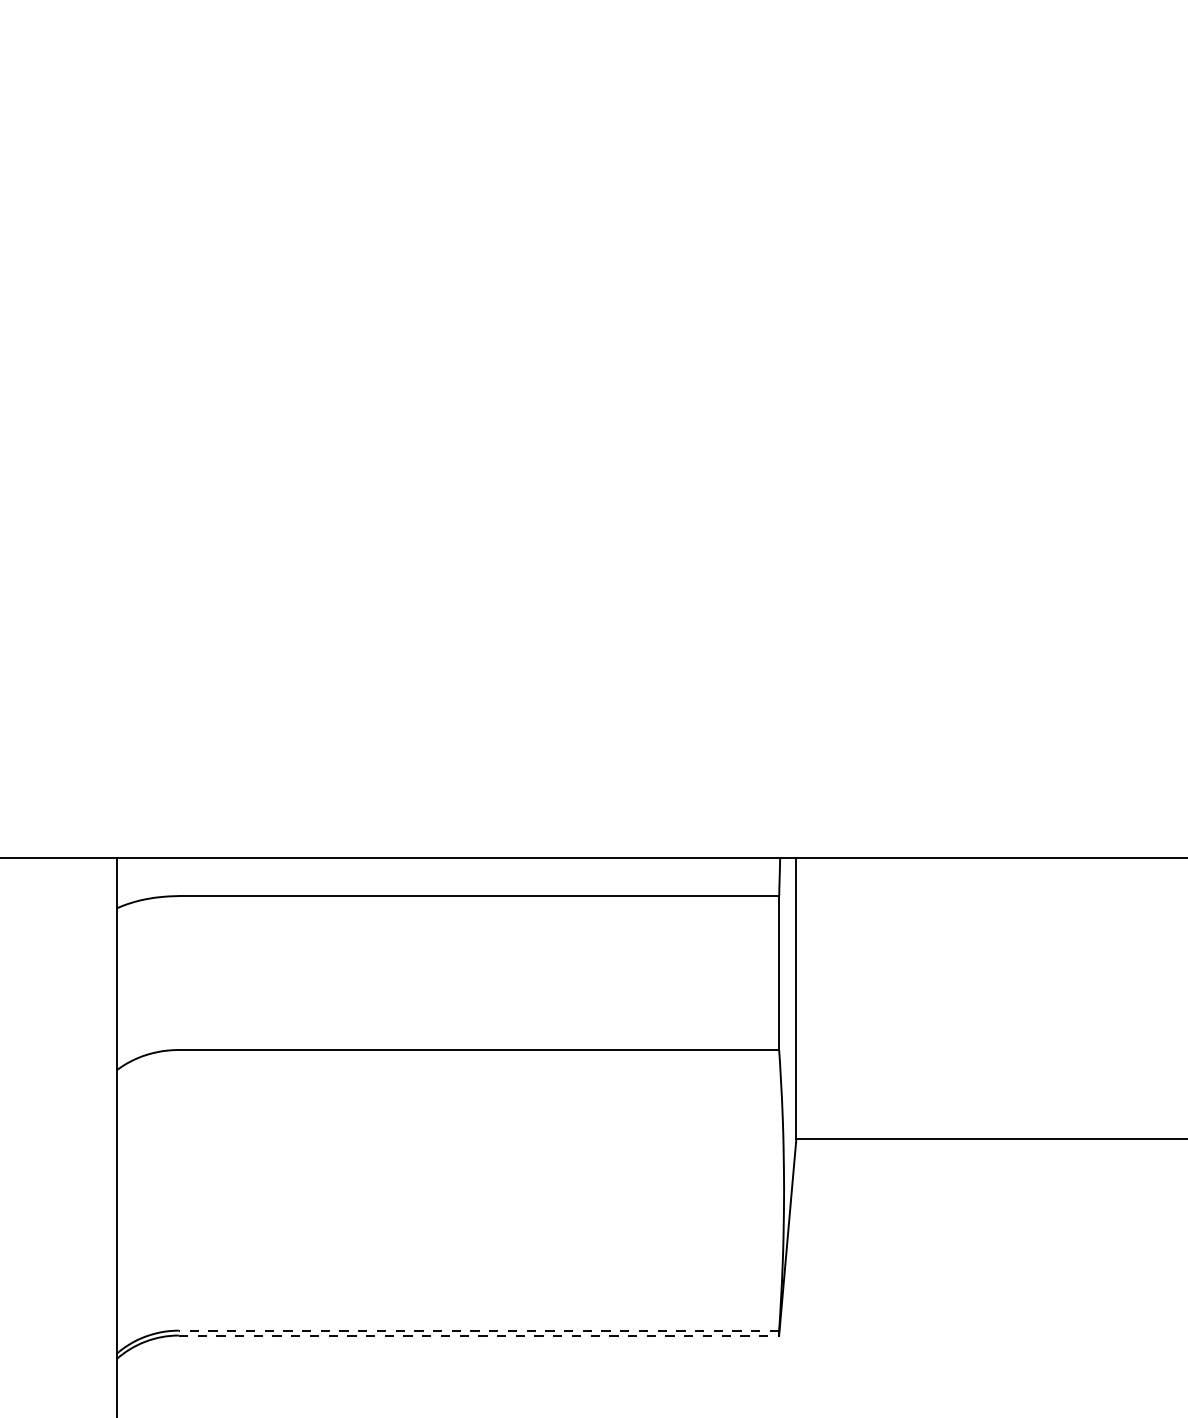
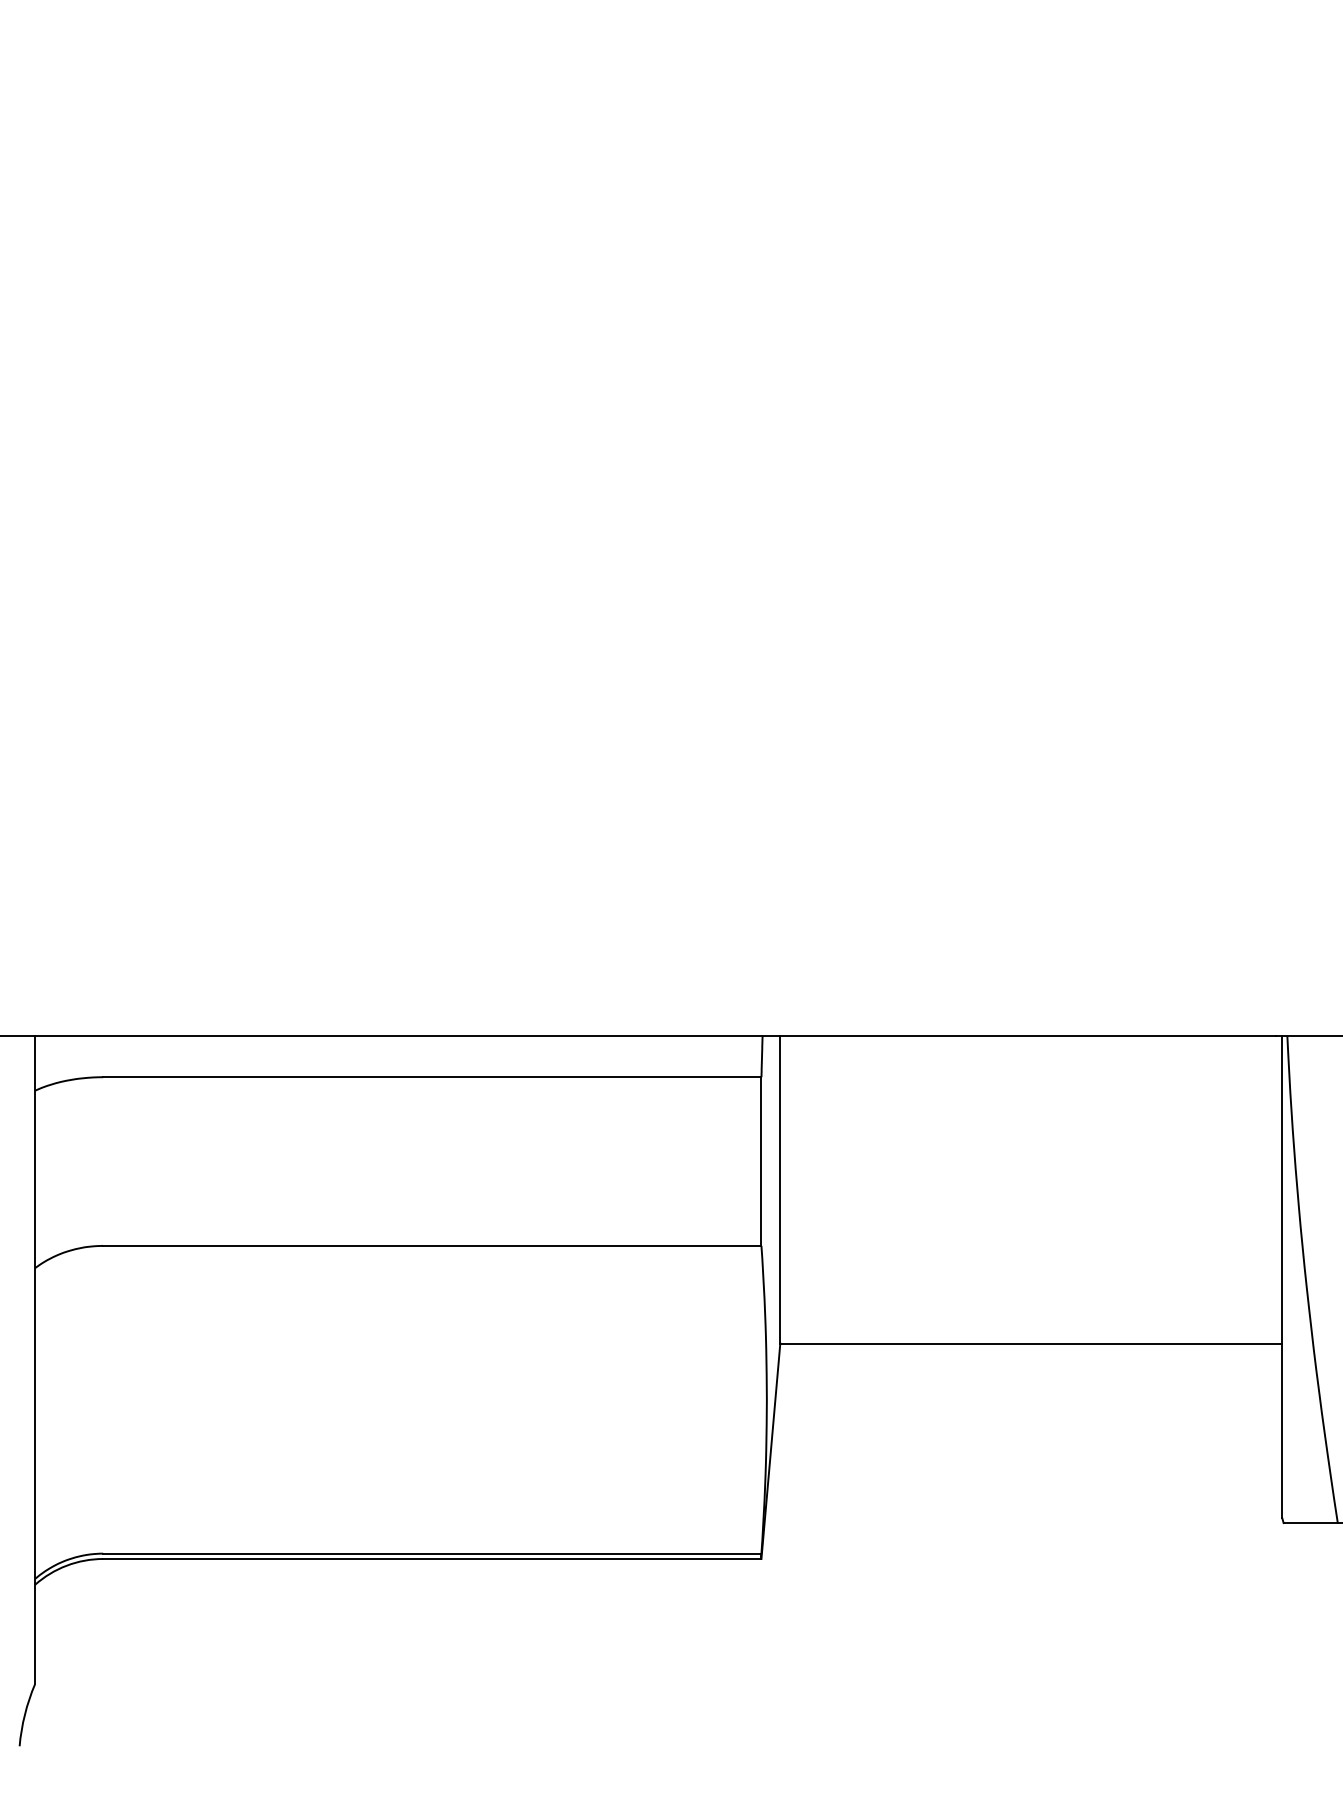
line: (478, 1330) -> (431, 1553), dashed -> solid
line: (479, 1335) -> (432, 1559), dashed -> solid

